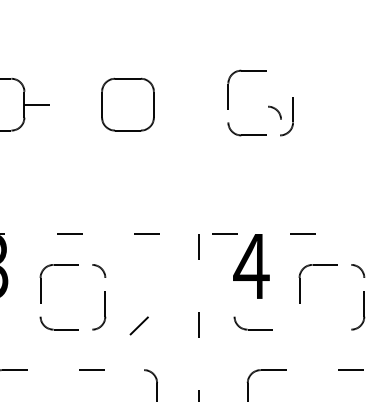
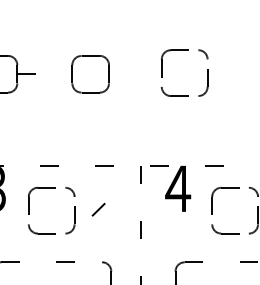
arc: (275, 110) -> (203, 52), moved
part: (252, 323) -> (224, 229), moved
line: (138, 325) -> (98, 209), moved

